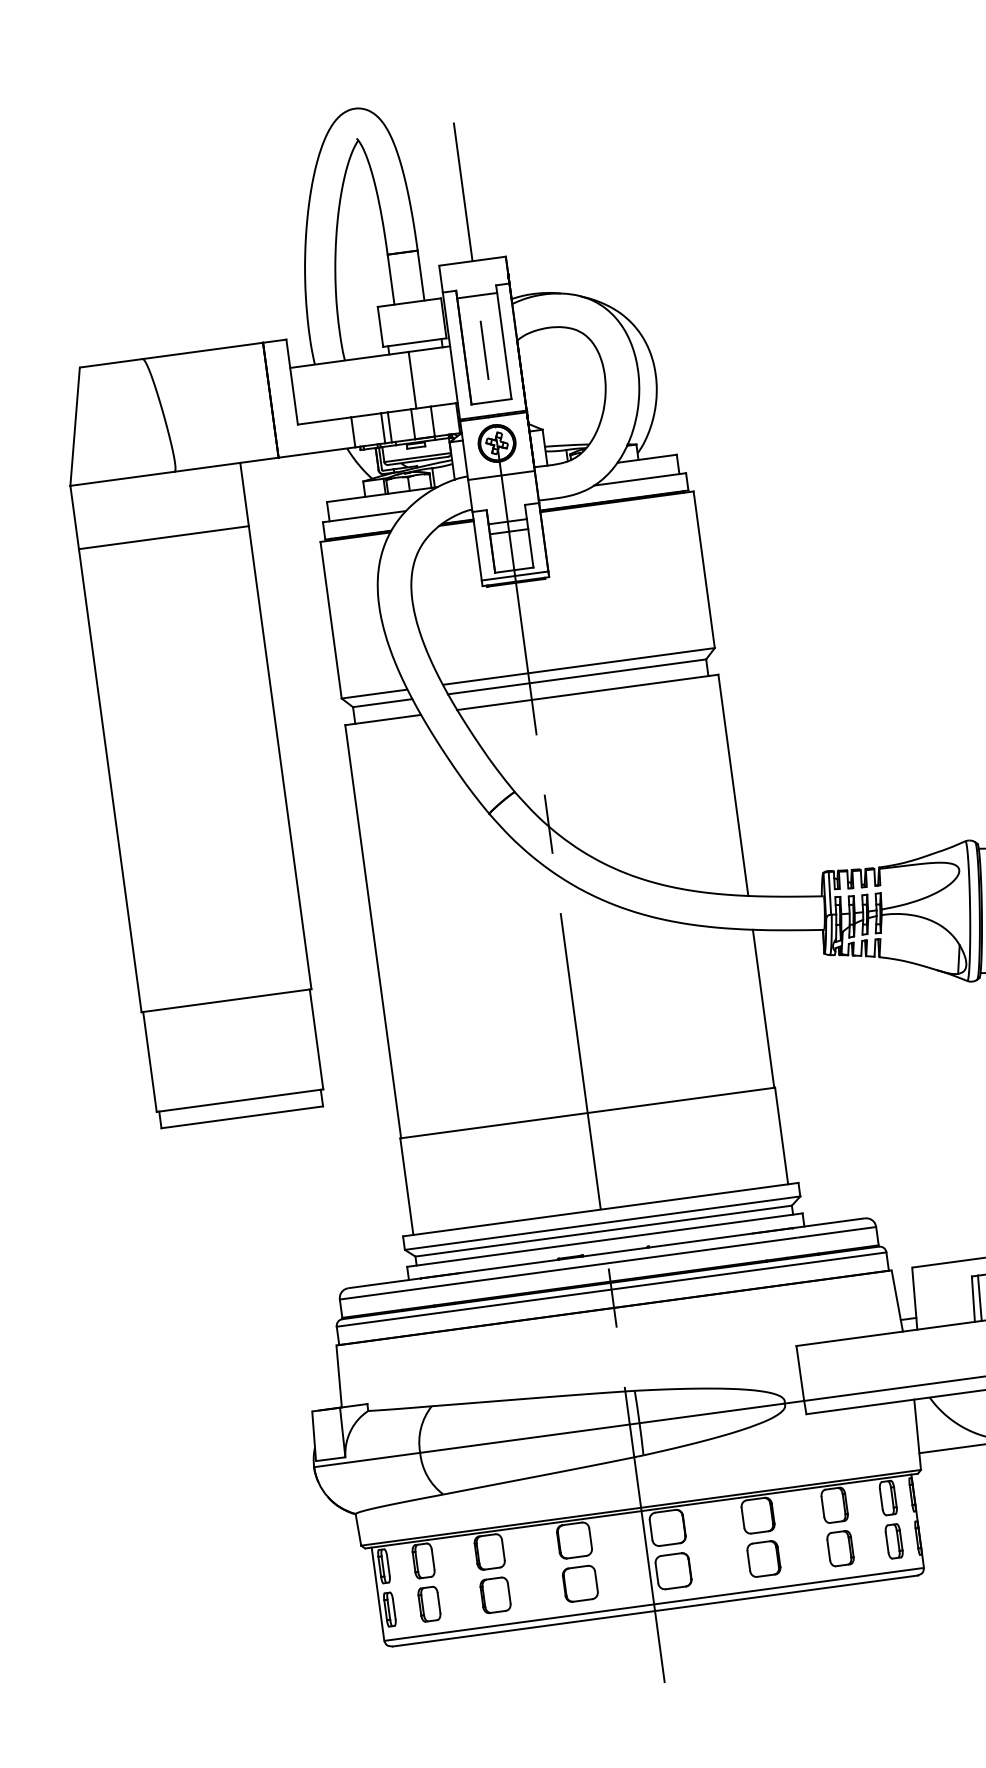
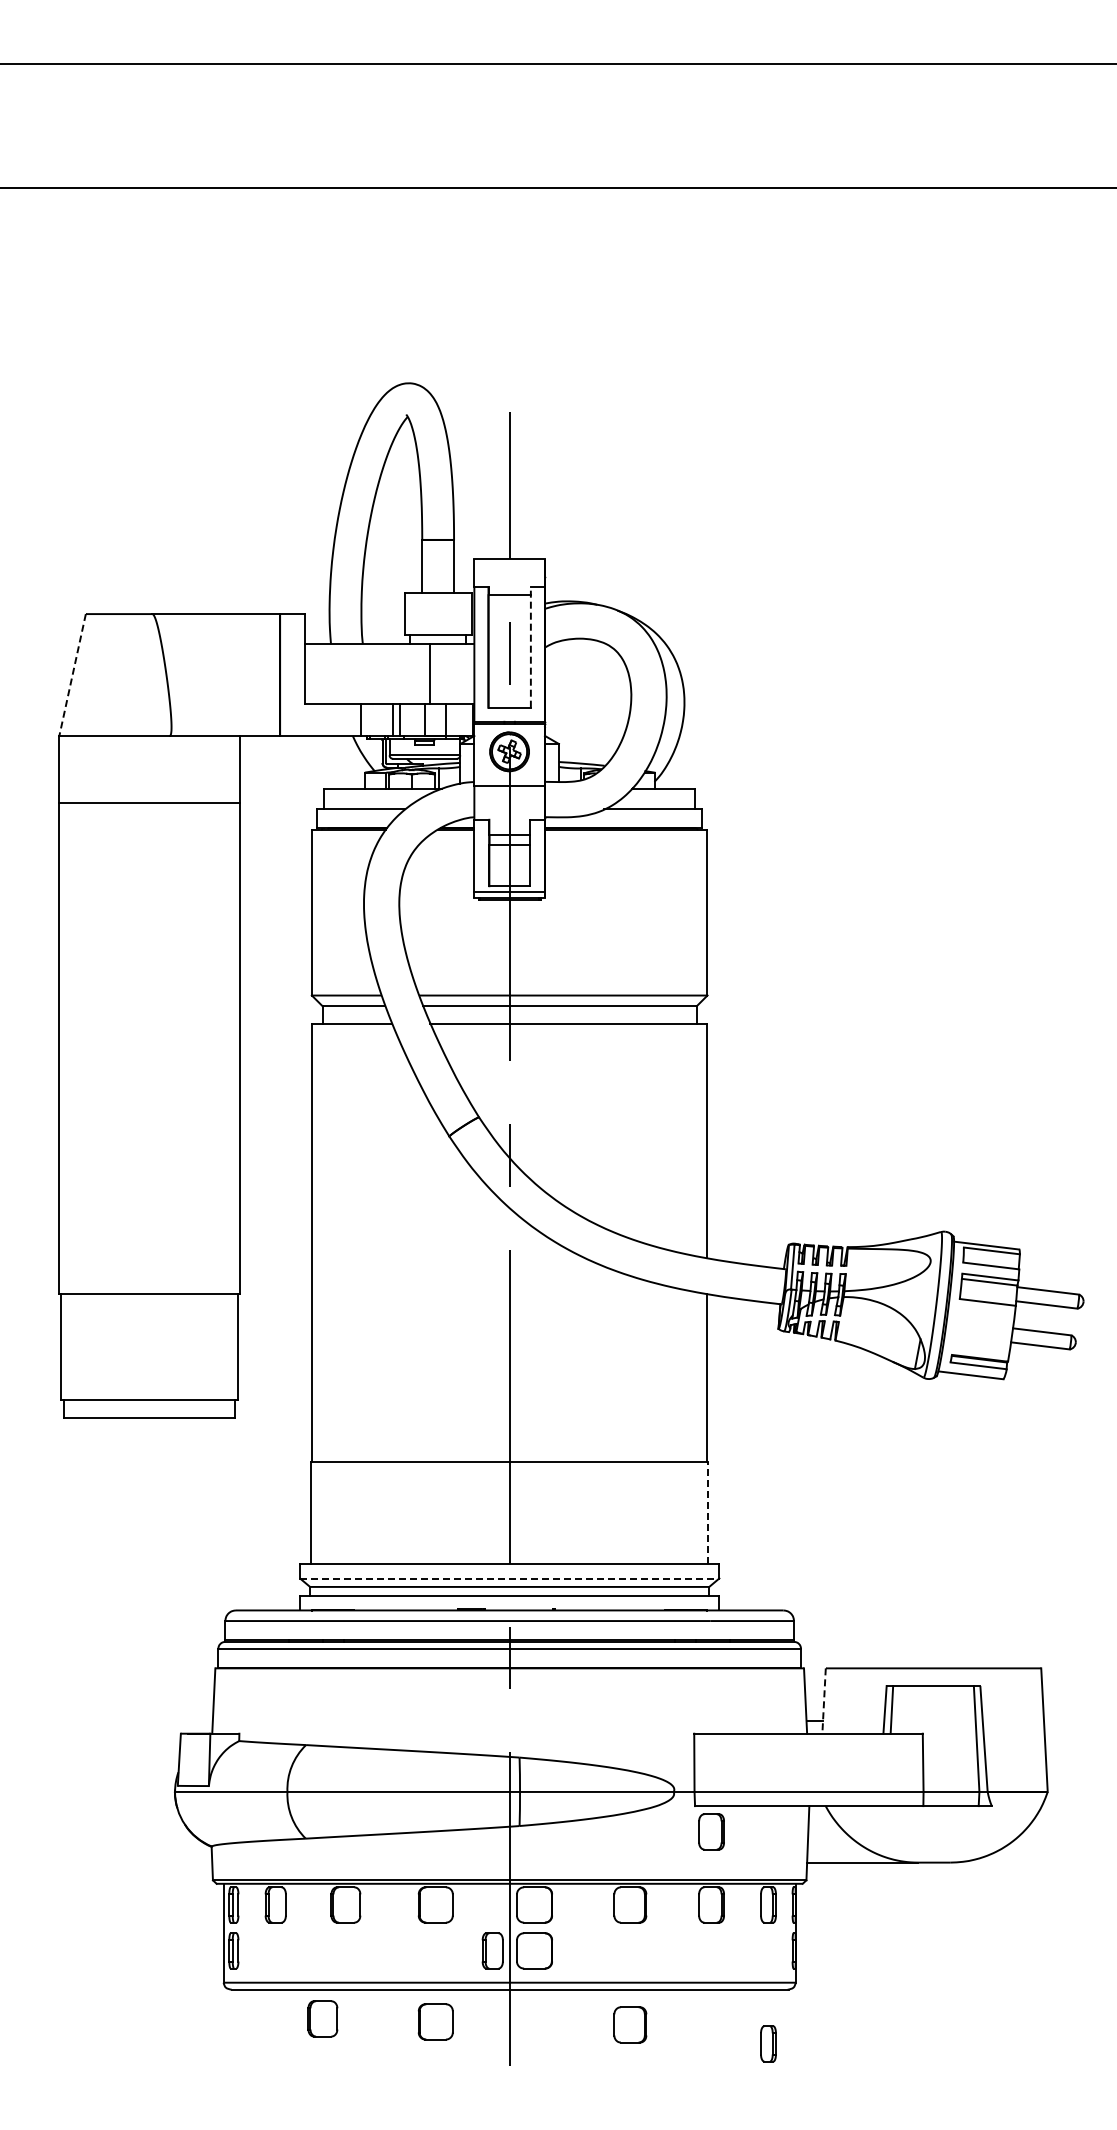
line: (503, 341) -> (530, 646), solid -> dashed
line: (75, 427) -> (72, 675), solid -> dashed
line: (781, 1135) -> (708, 1512), solid -> dashed
line: (602, 1223) -> (509, 1578), solid -> dashed
line: (915, 1299) -> (824, 1701), solid -> dashed
part: (894, 1541) -> (768, 2043), moved
part: (840, 1548) -> (711, 1831), moved
part: (763, 1558) -> (630, 2024), moved
part: (580, 1583) -> (435, 2021), moved
part: (495, 1594) -> (322, 2018), moved
part: (429, 1603) -> (492, 1950), moved

